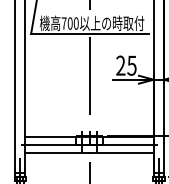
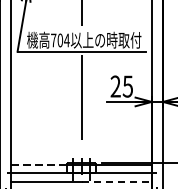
text: (75, 23) -> (66, 40), 700 -> 704
line: (50, 136) -> (38, 164), solid -> dashed
line: (122, 152) -> (117, 181), solid -> dashed

